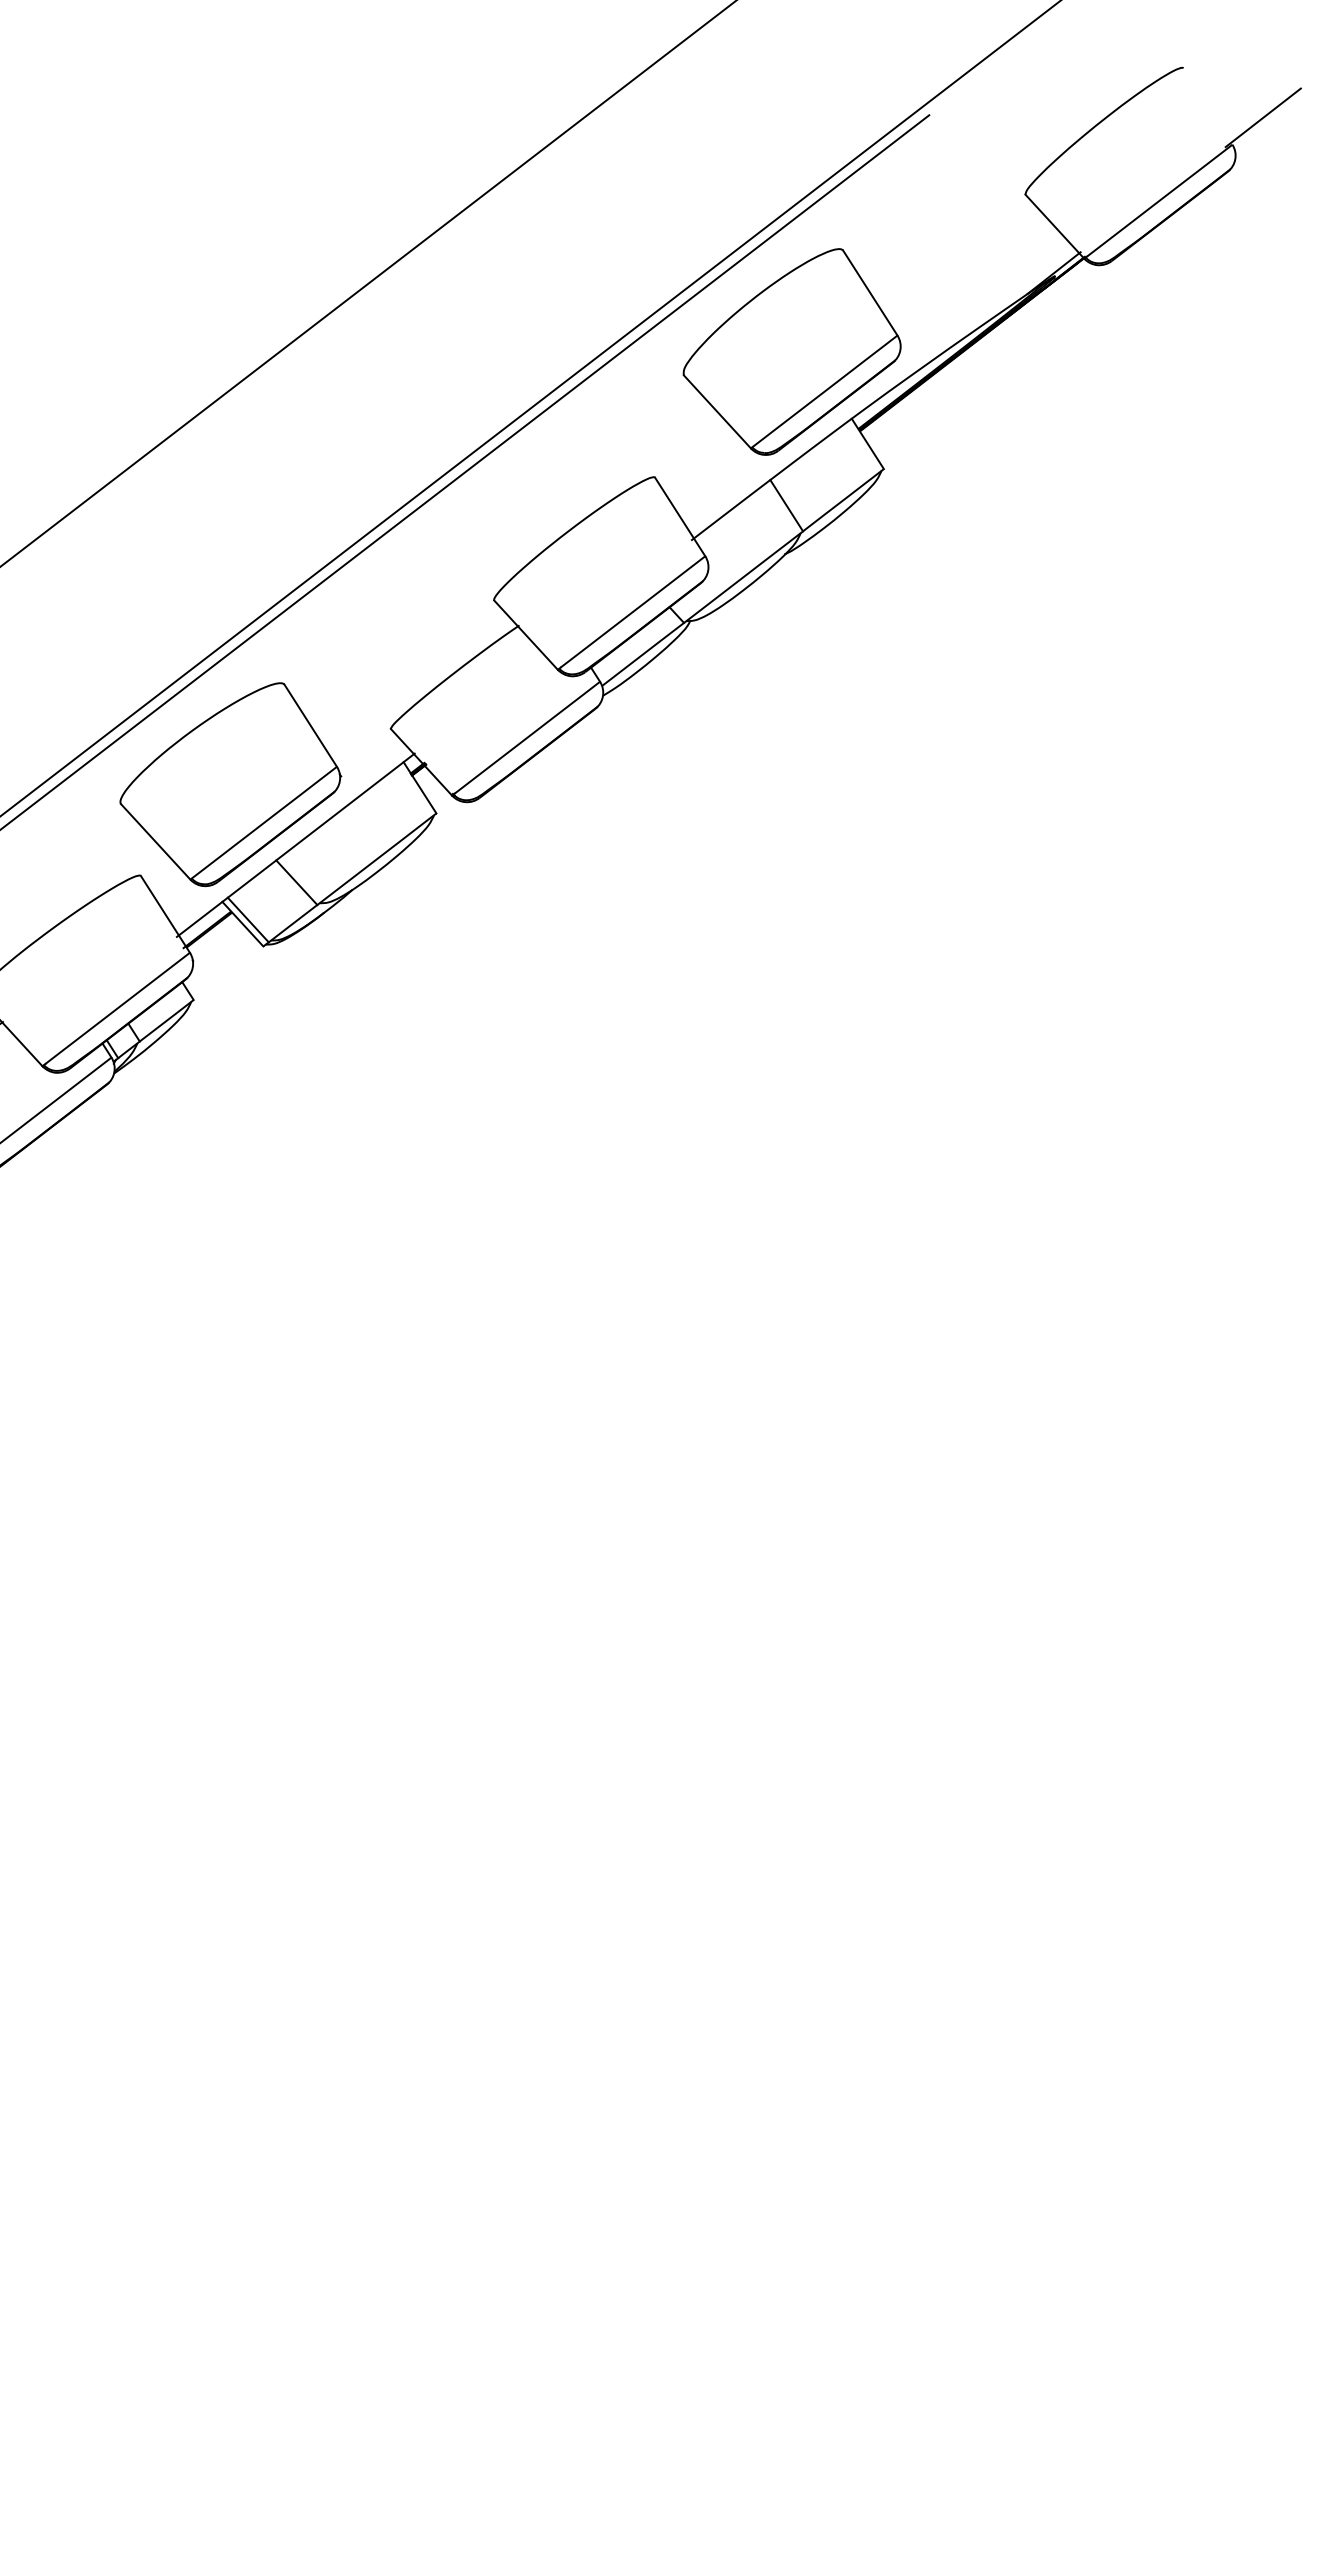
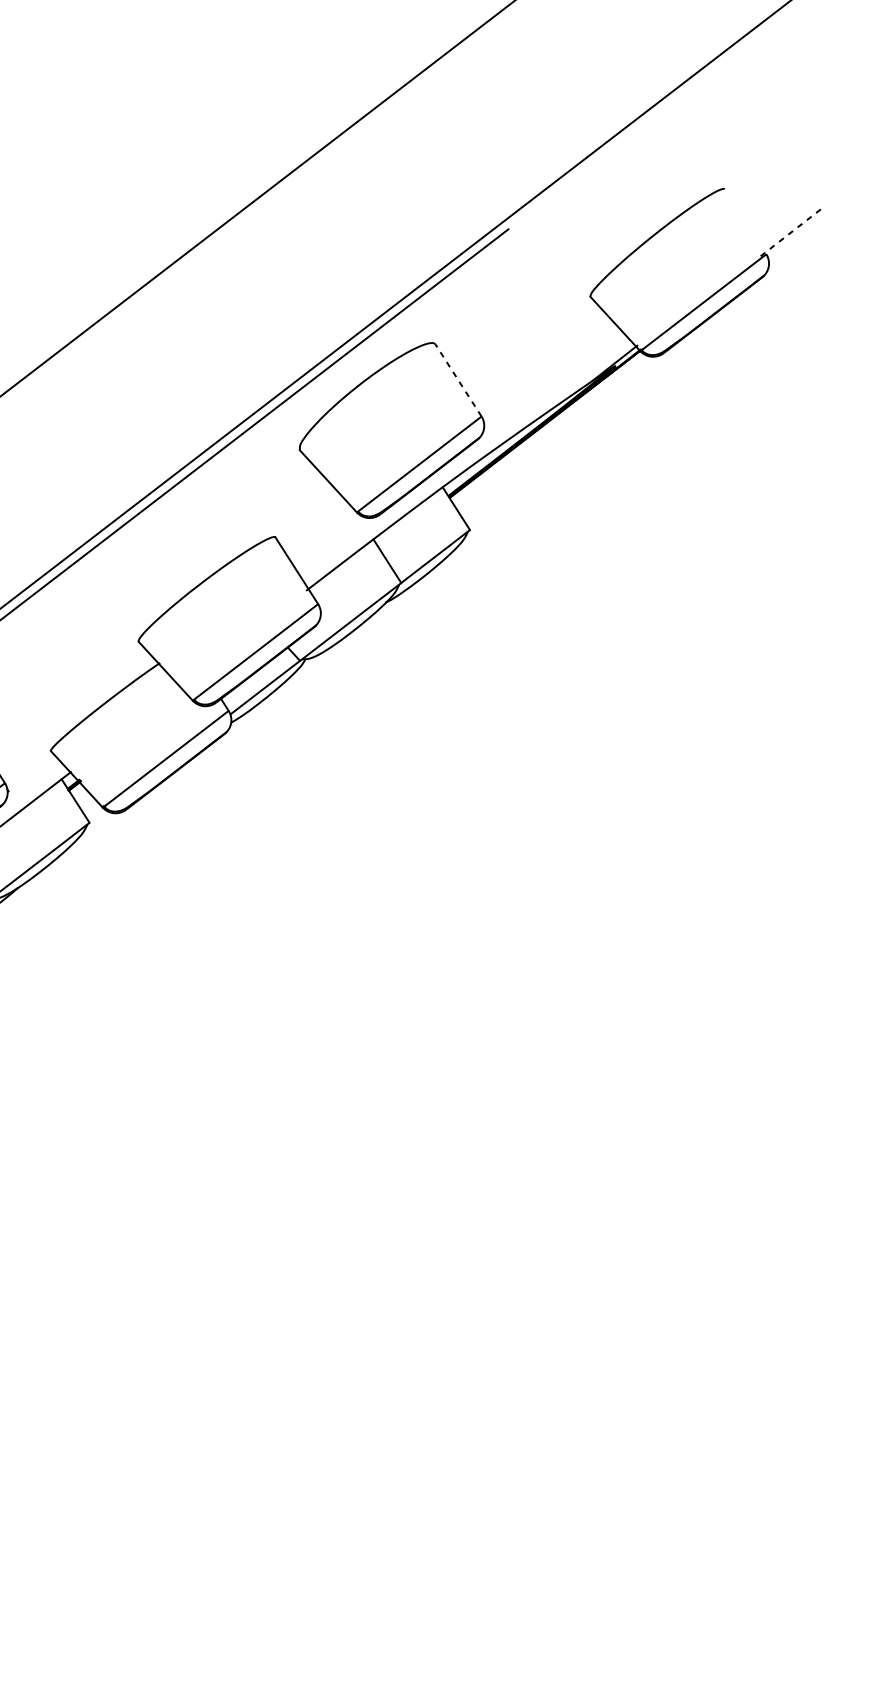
line: (1263, 117) -> (792, 231), solid -> dashed
line: (870, 292) -> (458, 379), solid -> dashed

